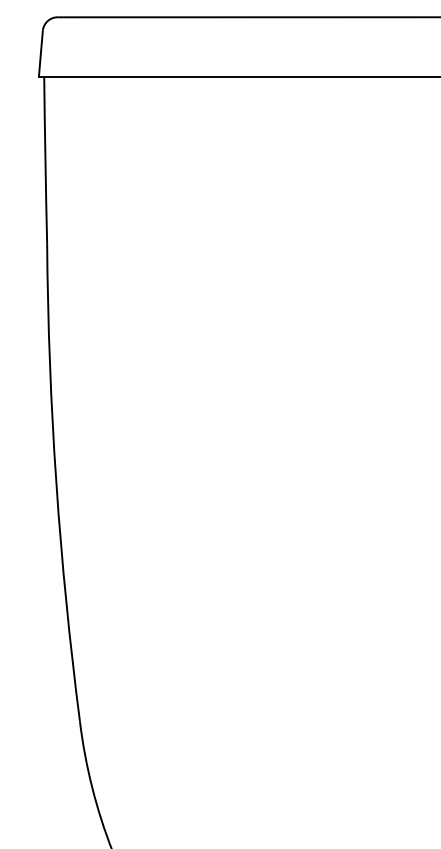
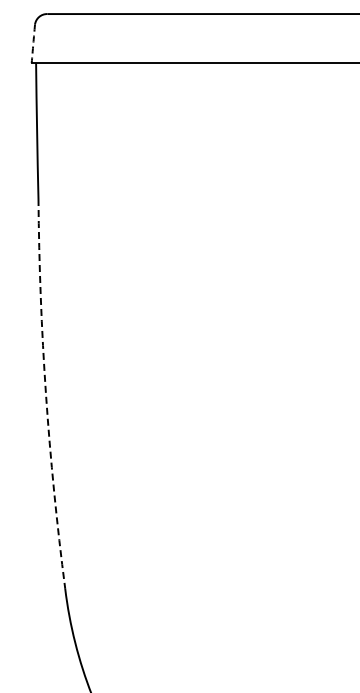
arc: (41, 53) -> (33, 43), solid -> dashed
arc: (56, 483) -> (46, 394), solid -> dashed

